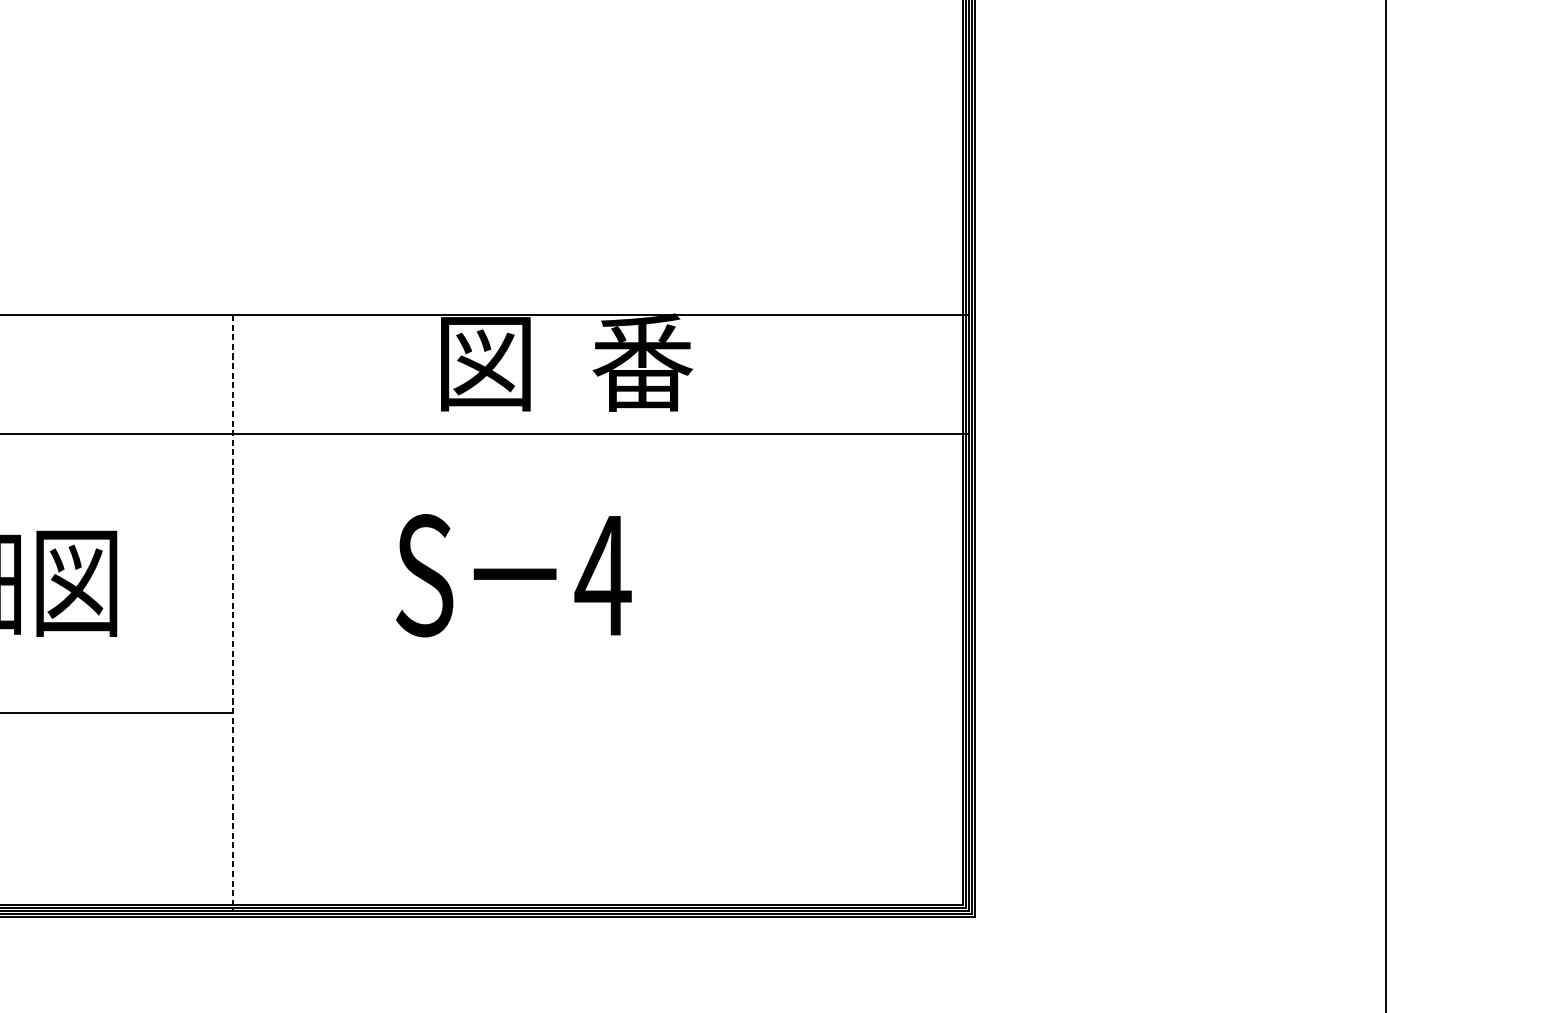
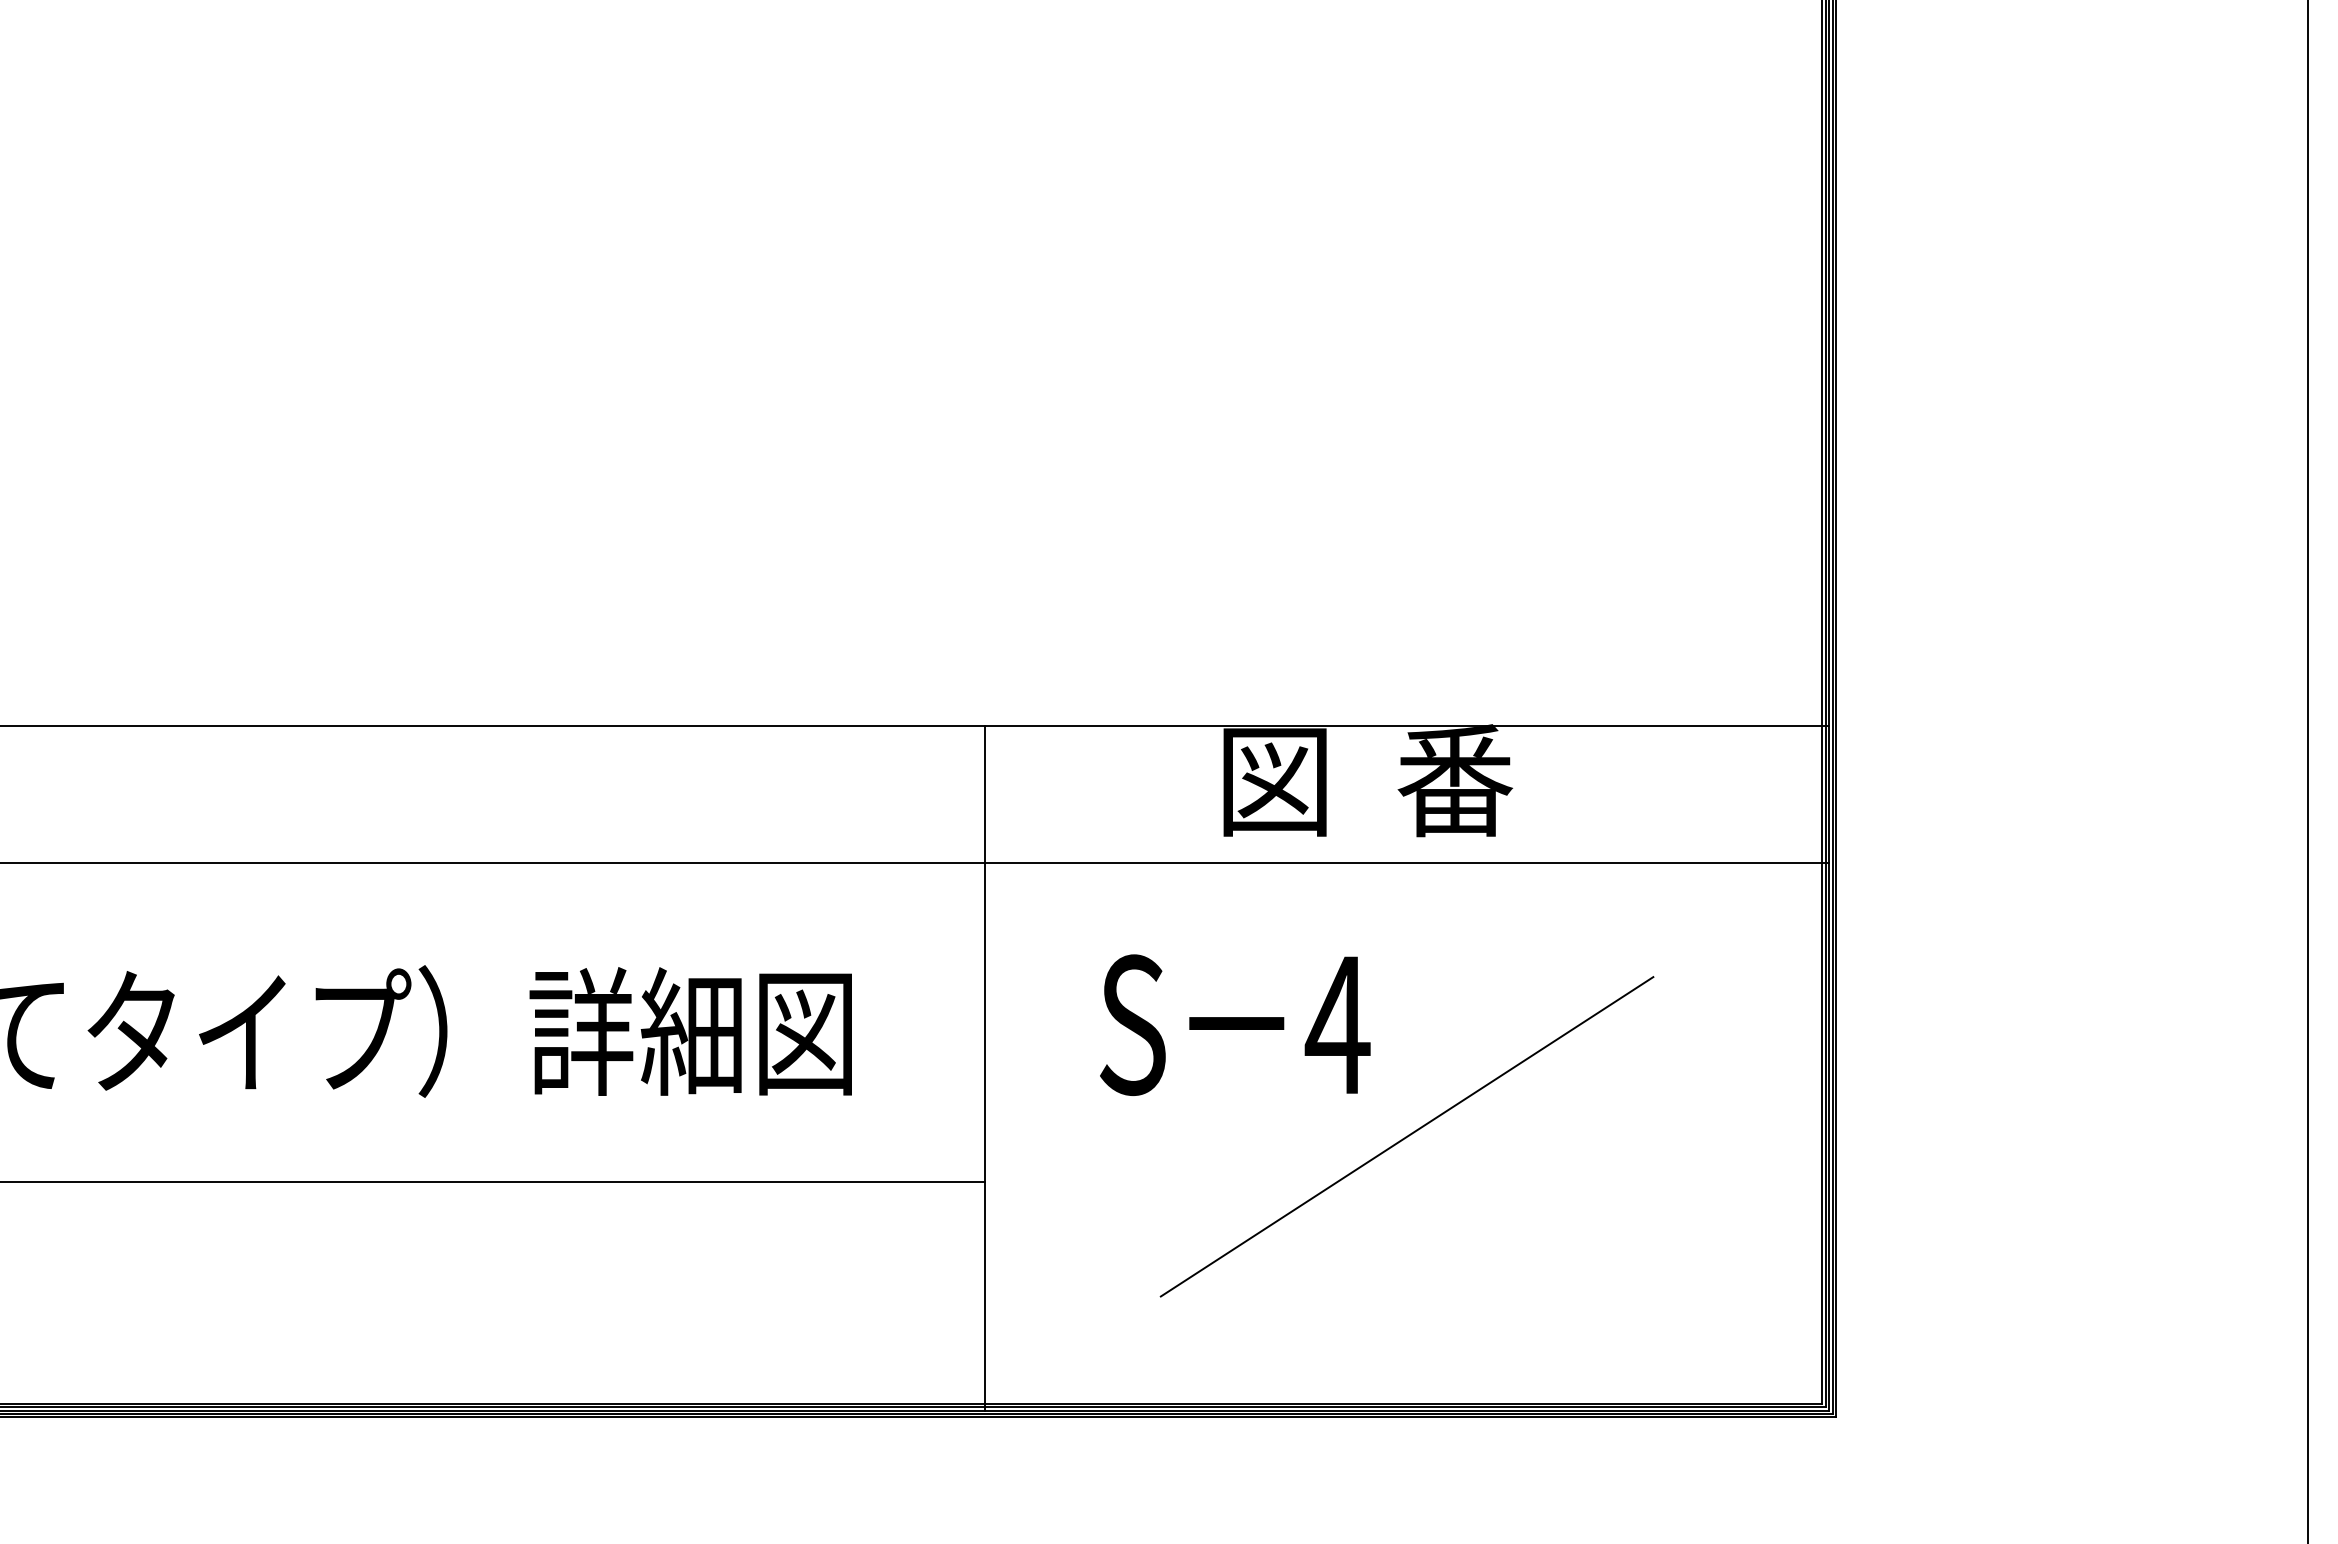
text: (514, 575) -> (1235, 1024), moved
line: (233, 613) -> (985, 1068), dashed -> solid
line: (600, 672) -> (1406, 1136), added

